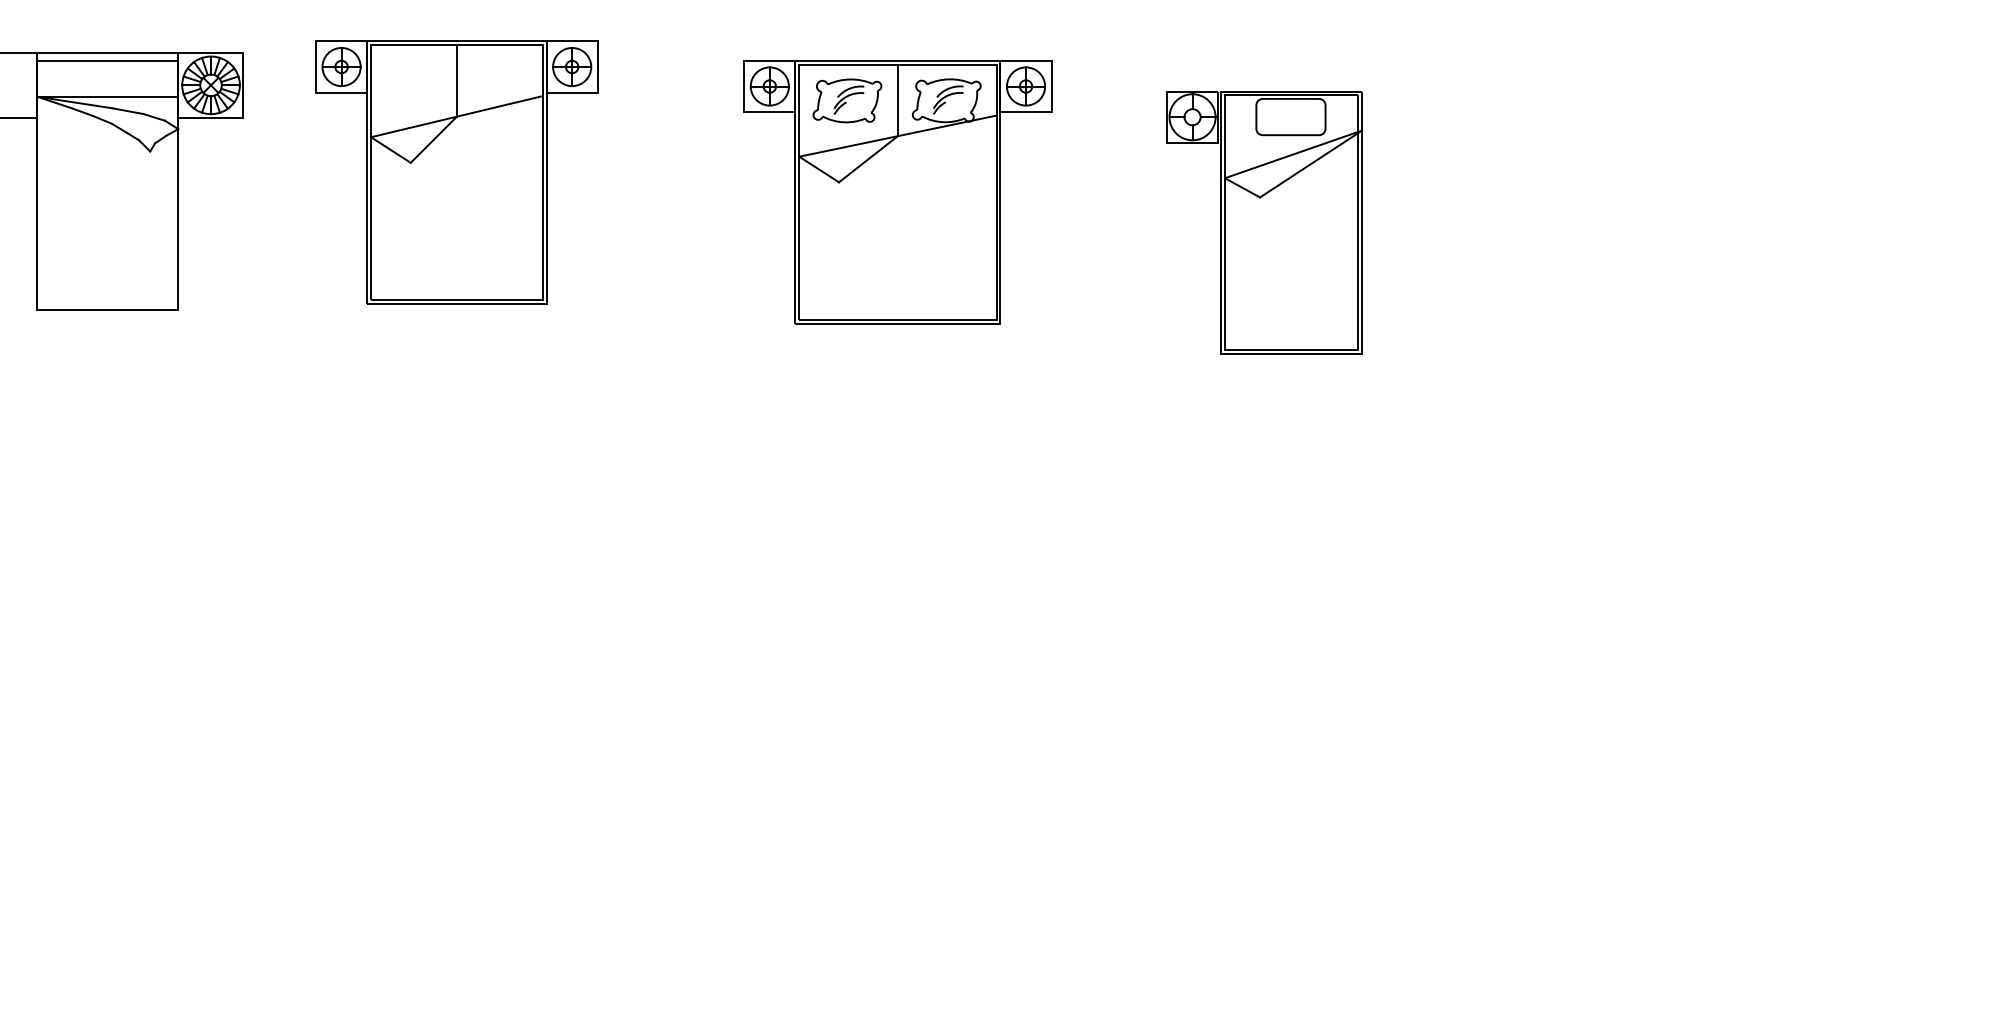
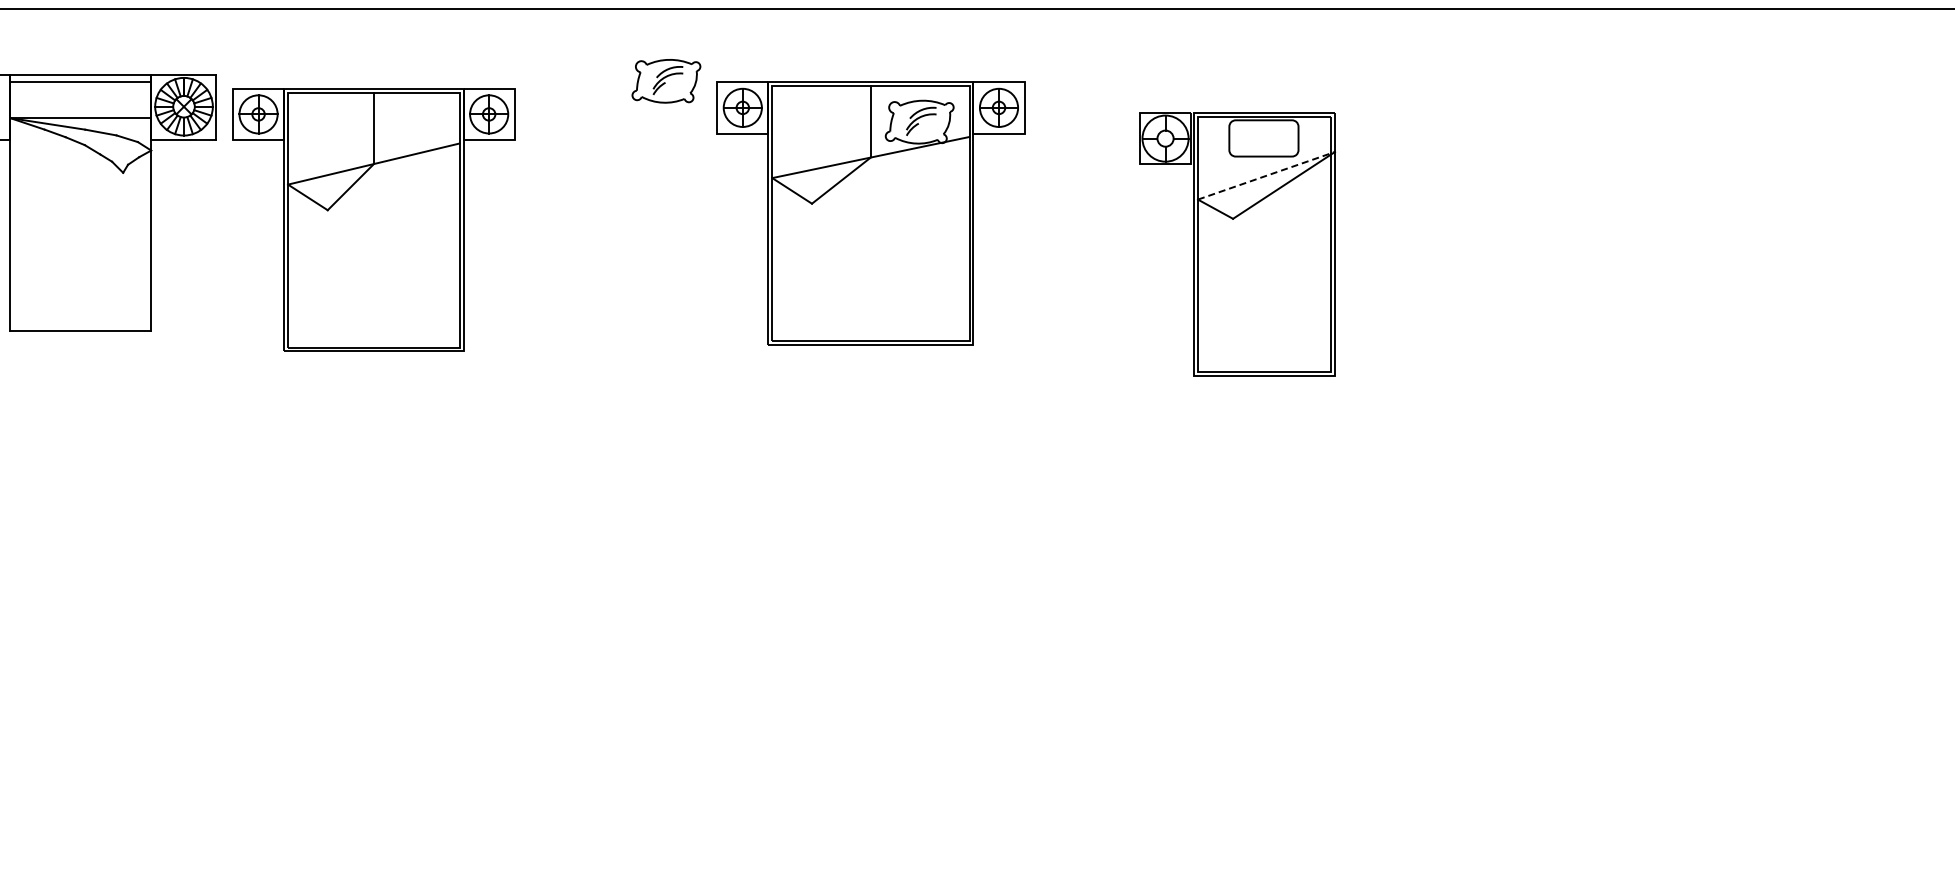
part: (847, 100) -> (666, 80), moved
line: (1293, 154) -> (1266, 175), solid -> dashed
part: (456, 172) -> (373, 219), moved

